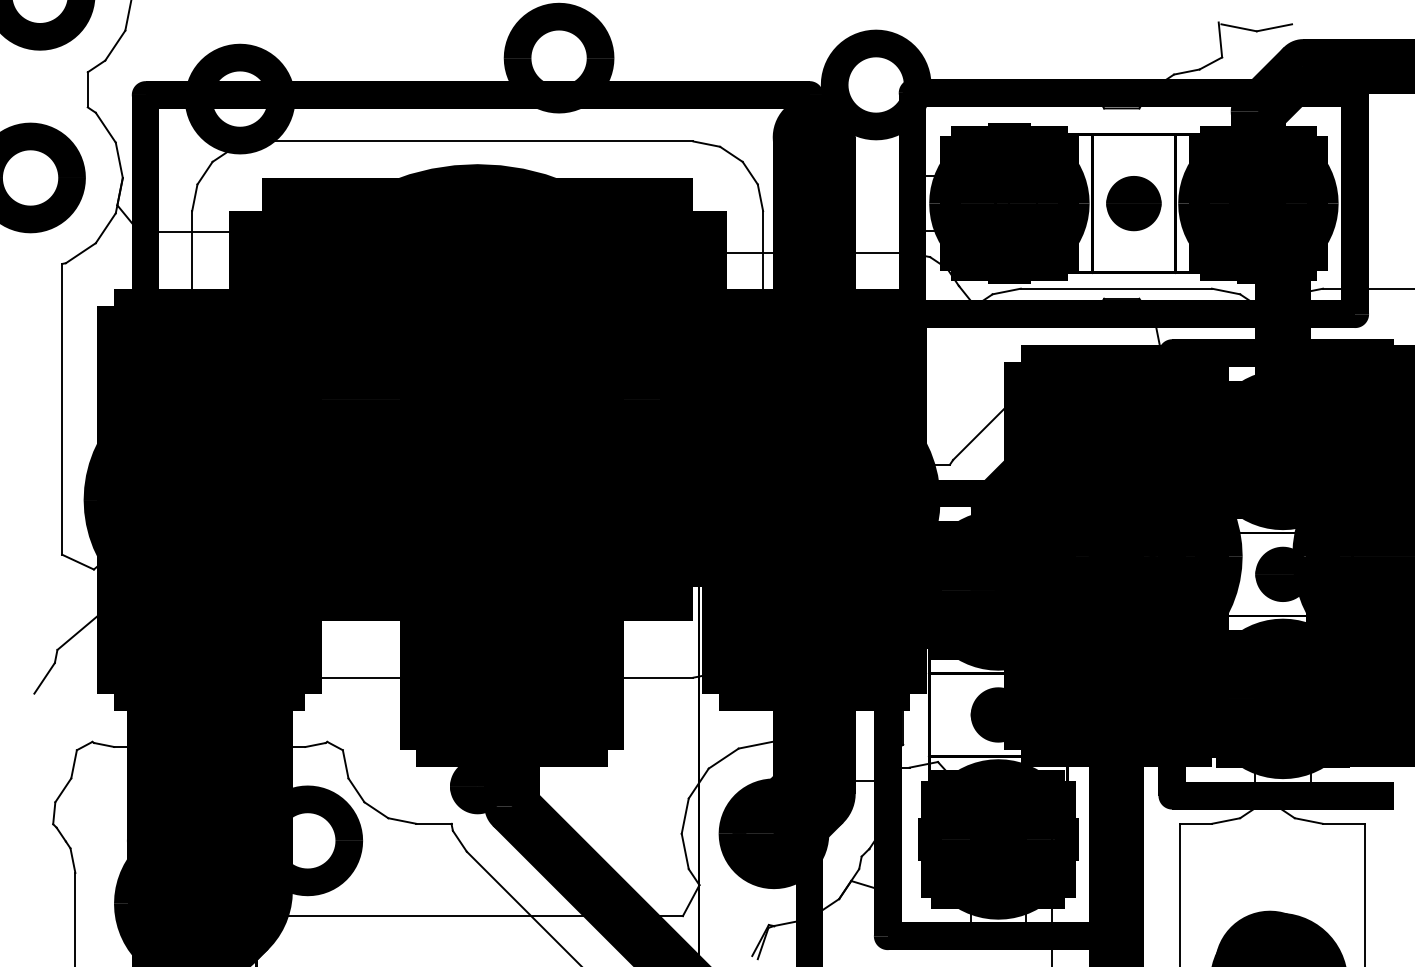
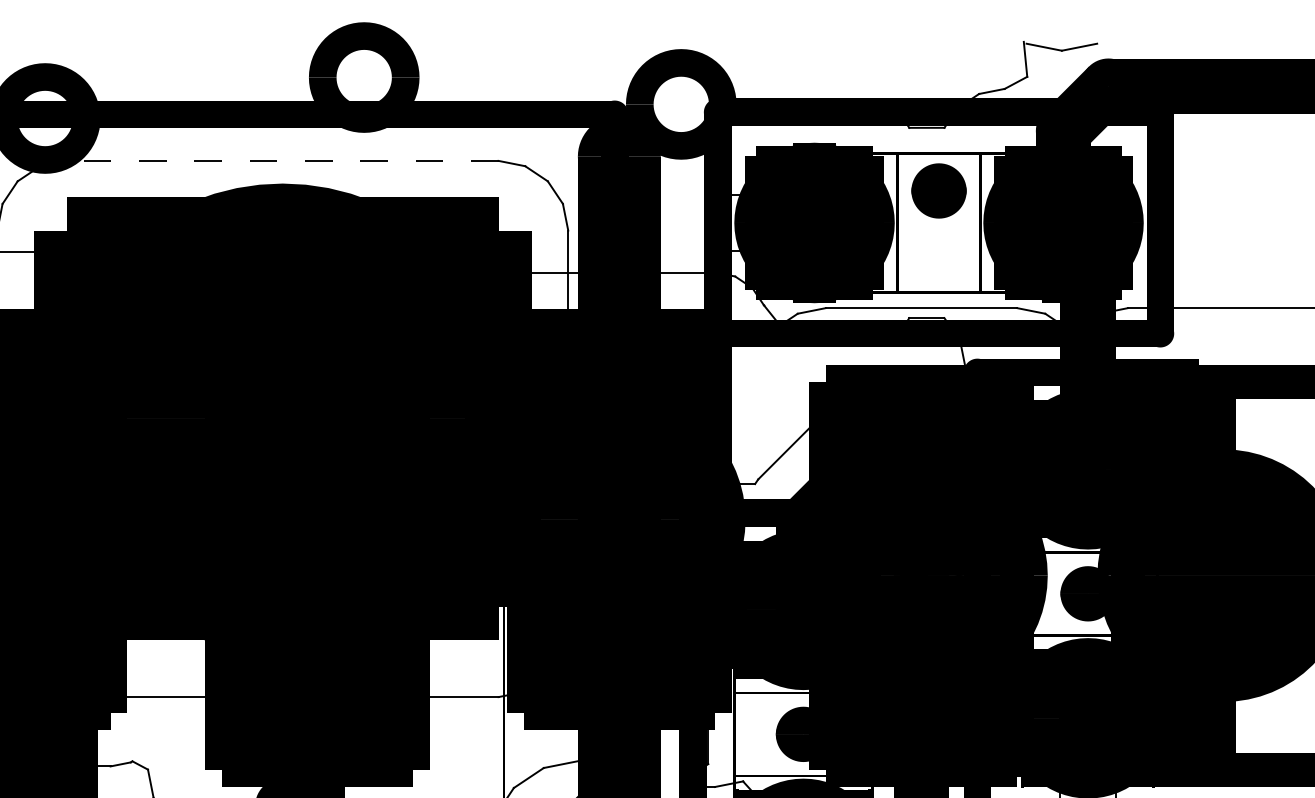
line: (477, 141) -> (282, 160), solid -> dashed
part: (1133, 203) -> (938, 190), moved

